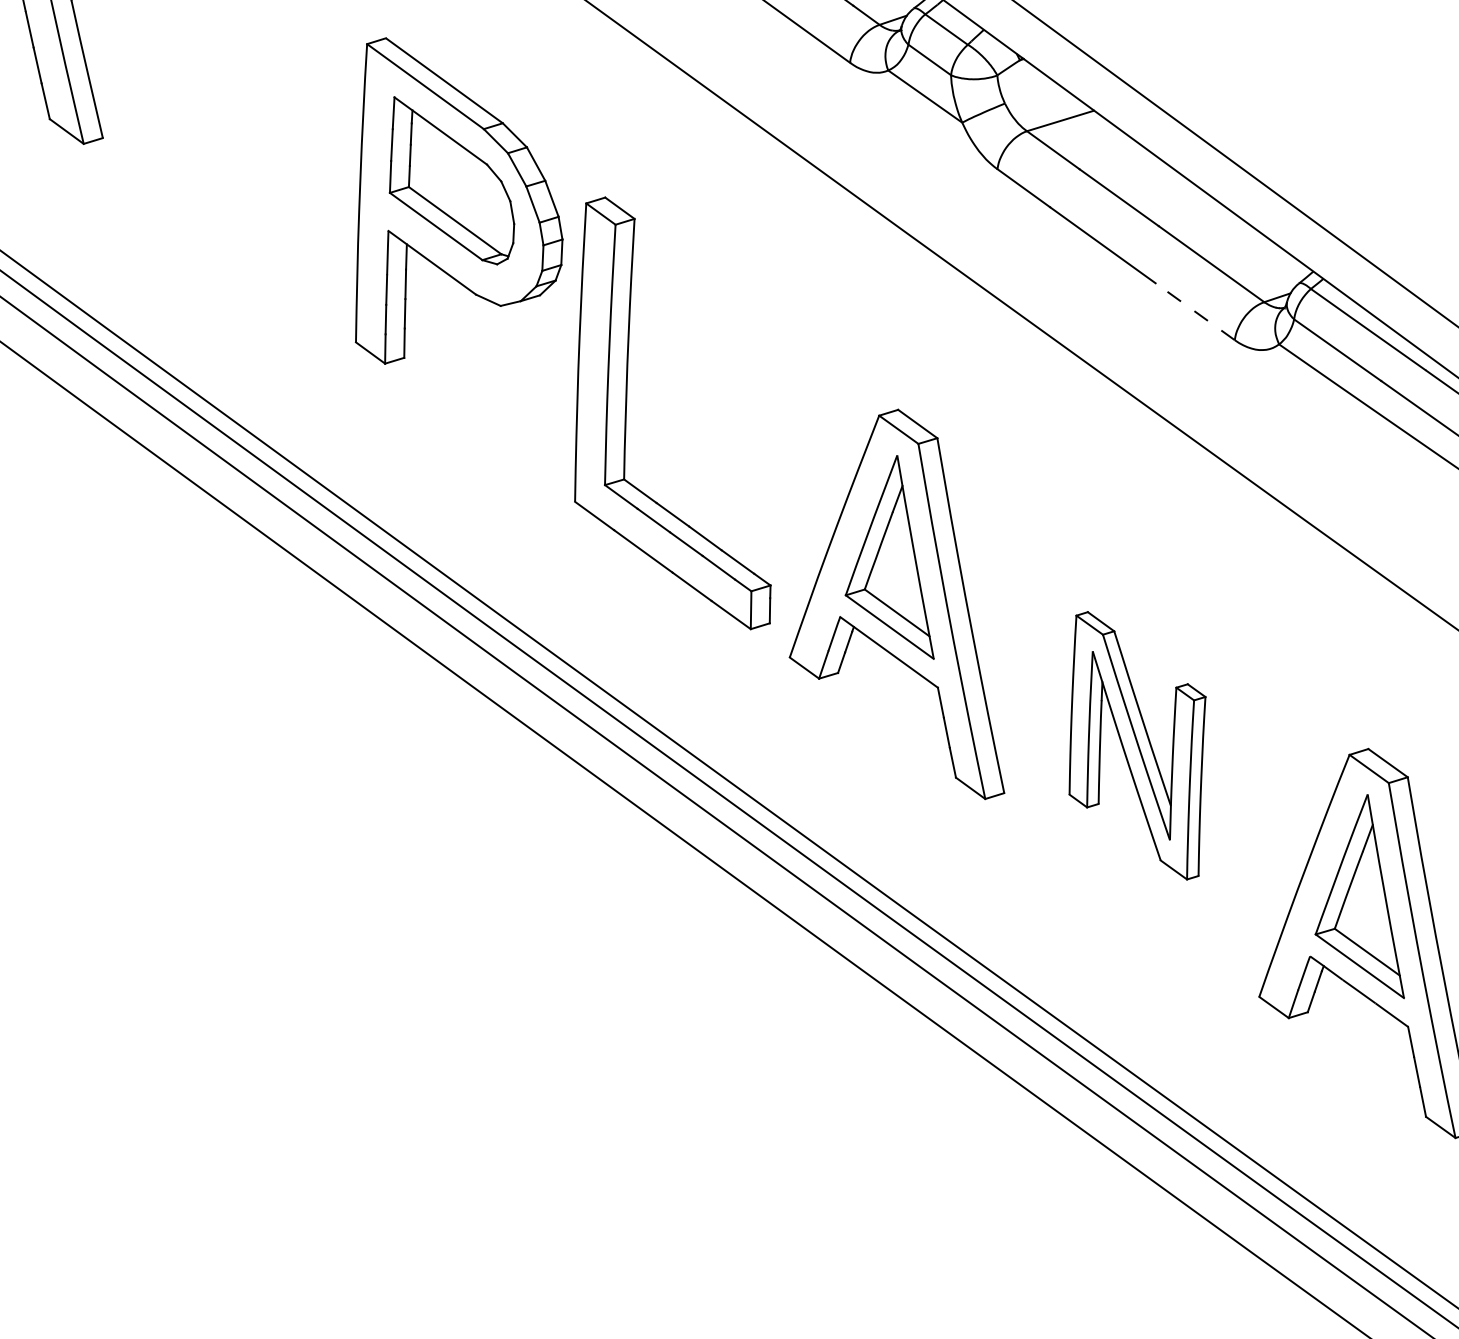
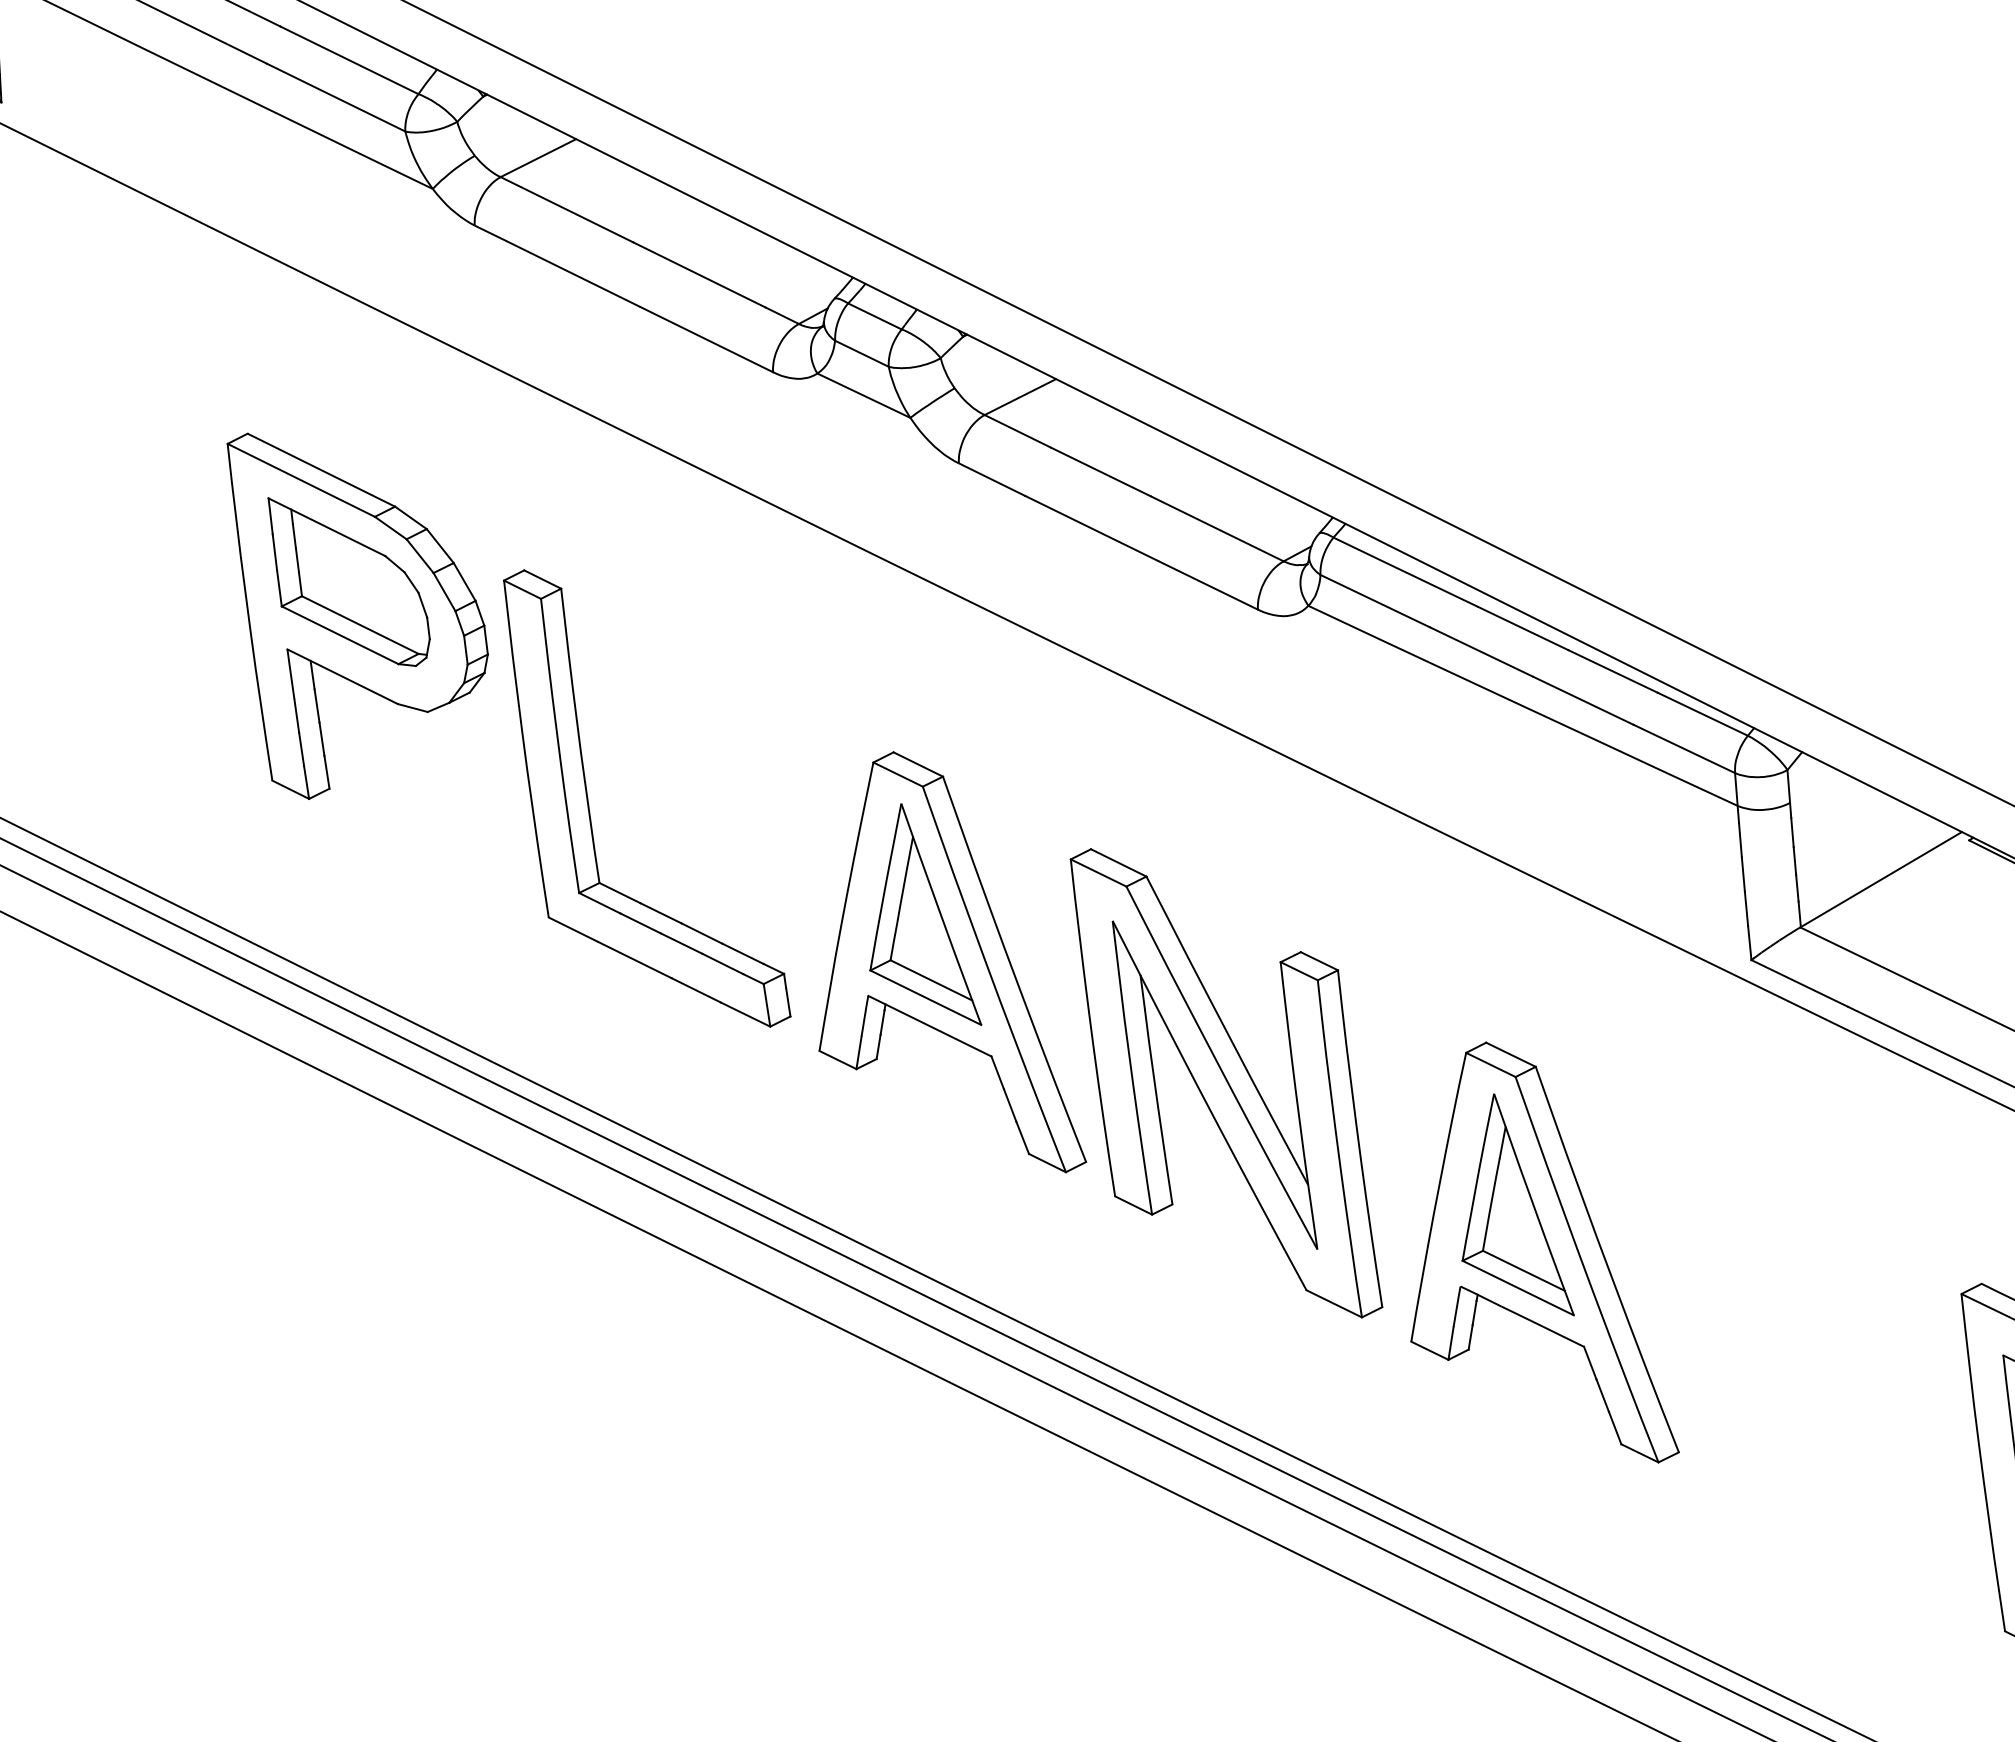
line: (1194, 311) -> (1207, 585), dashed -> solid
part: (1137, 745) -> (1226, 1083), size x1.67

